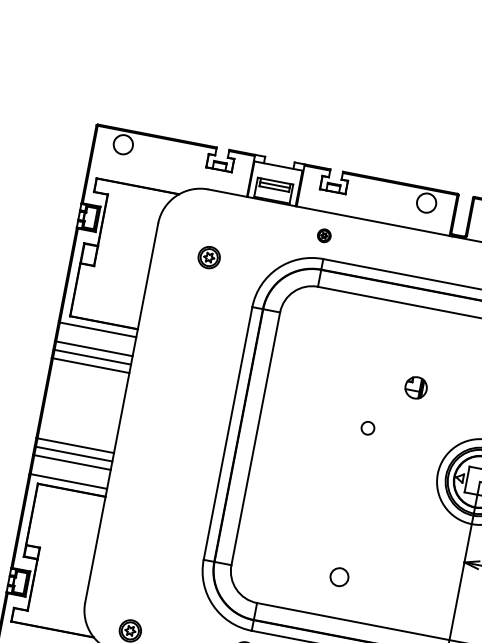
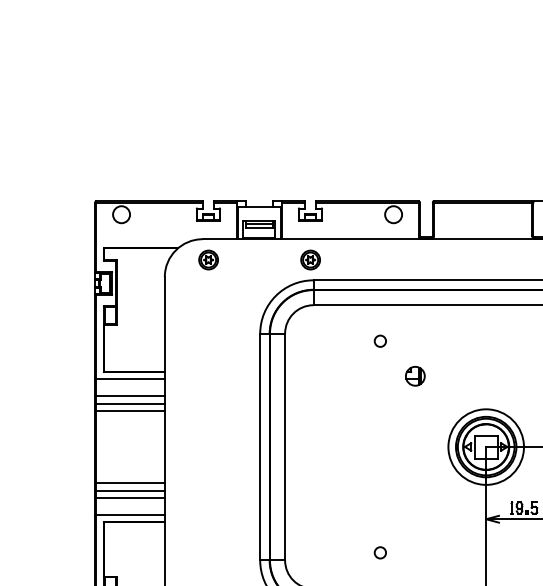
part: (324, 235) -> (310, 259), size x1.67
part: (209, 256) -> (208, 259), moved
circle: (367, 427) -> (379, 340), moved
circle: (338, 576) -> (379, 552), size x0.71

